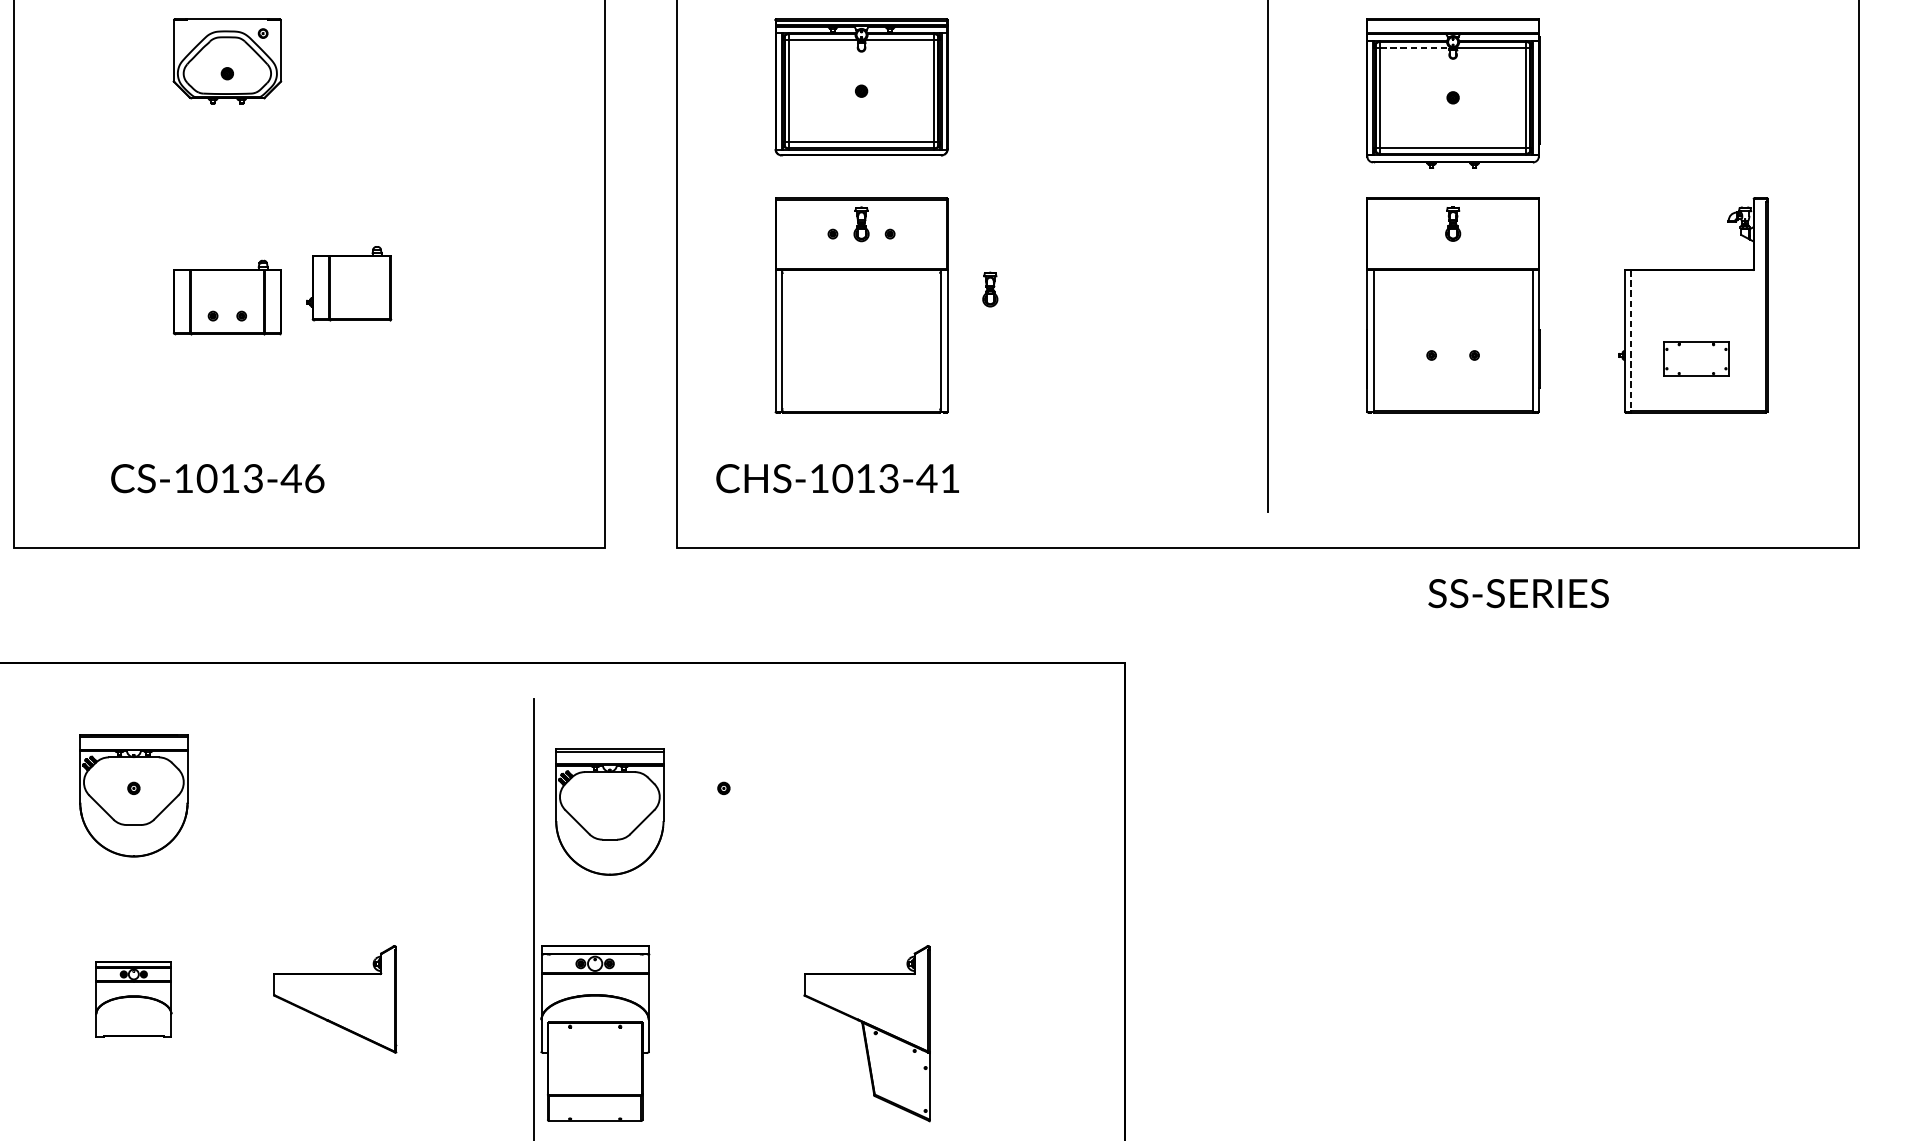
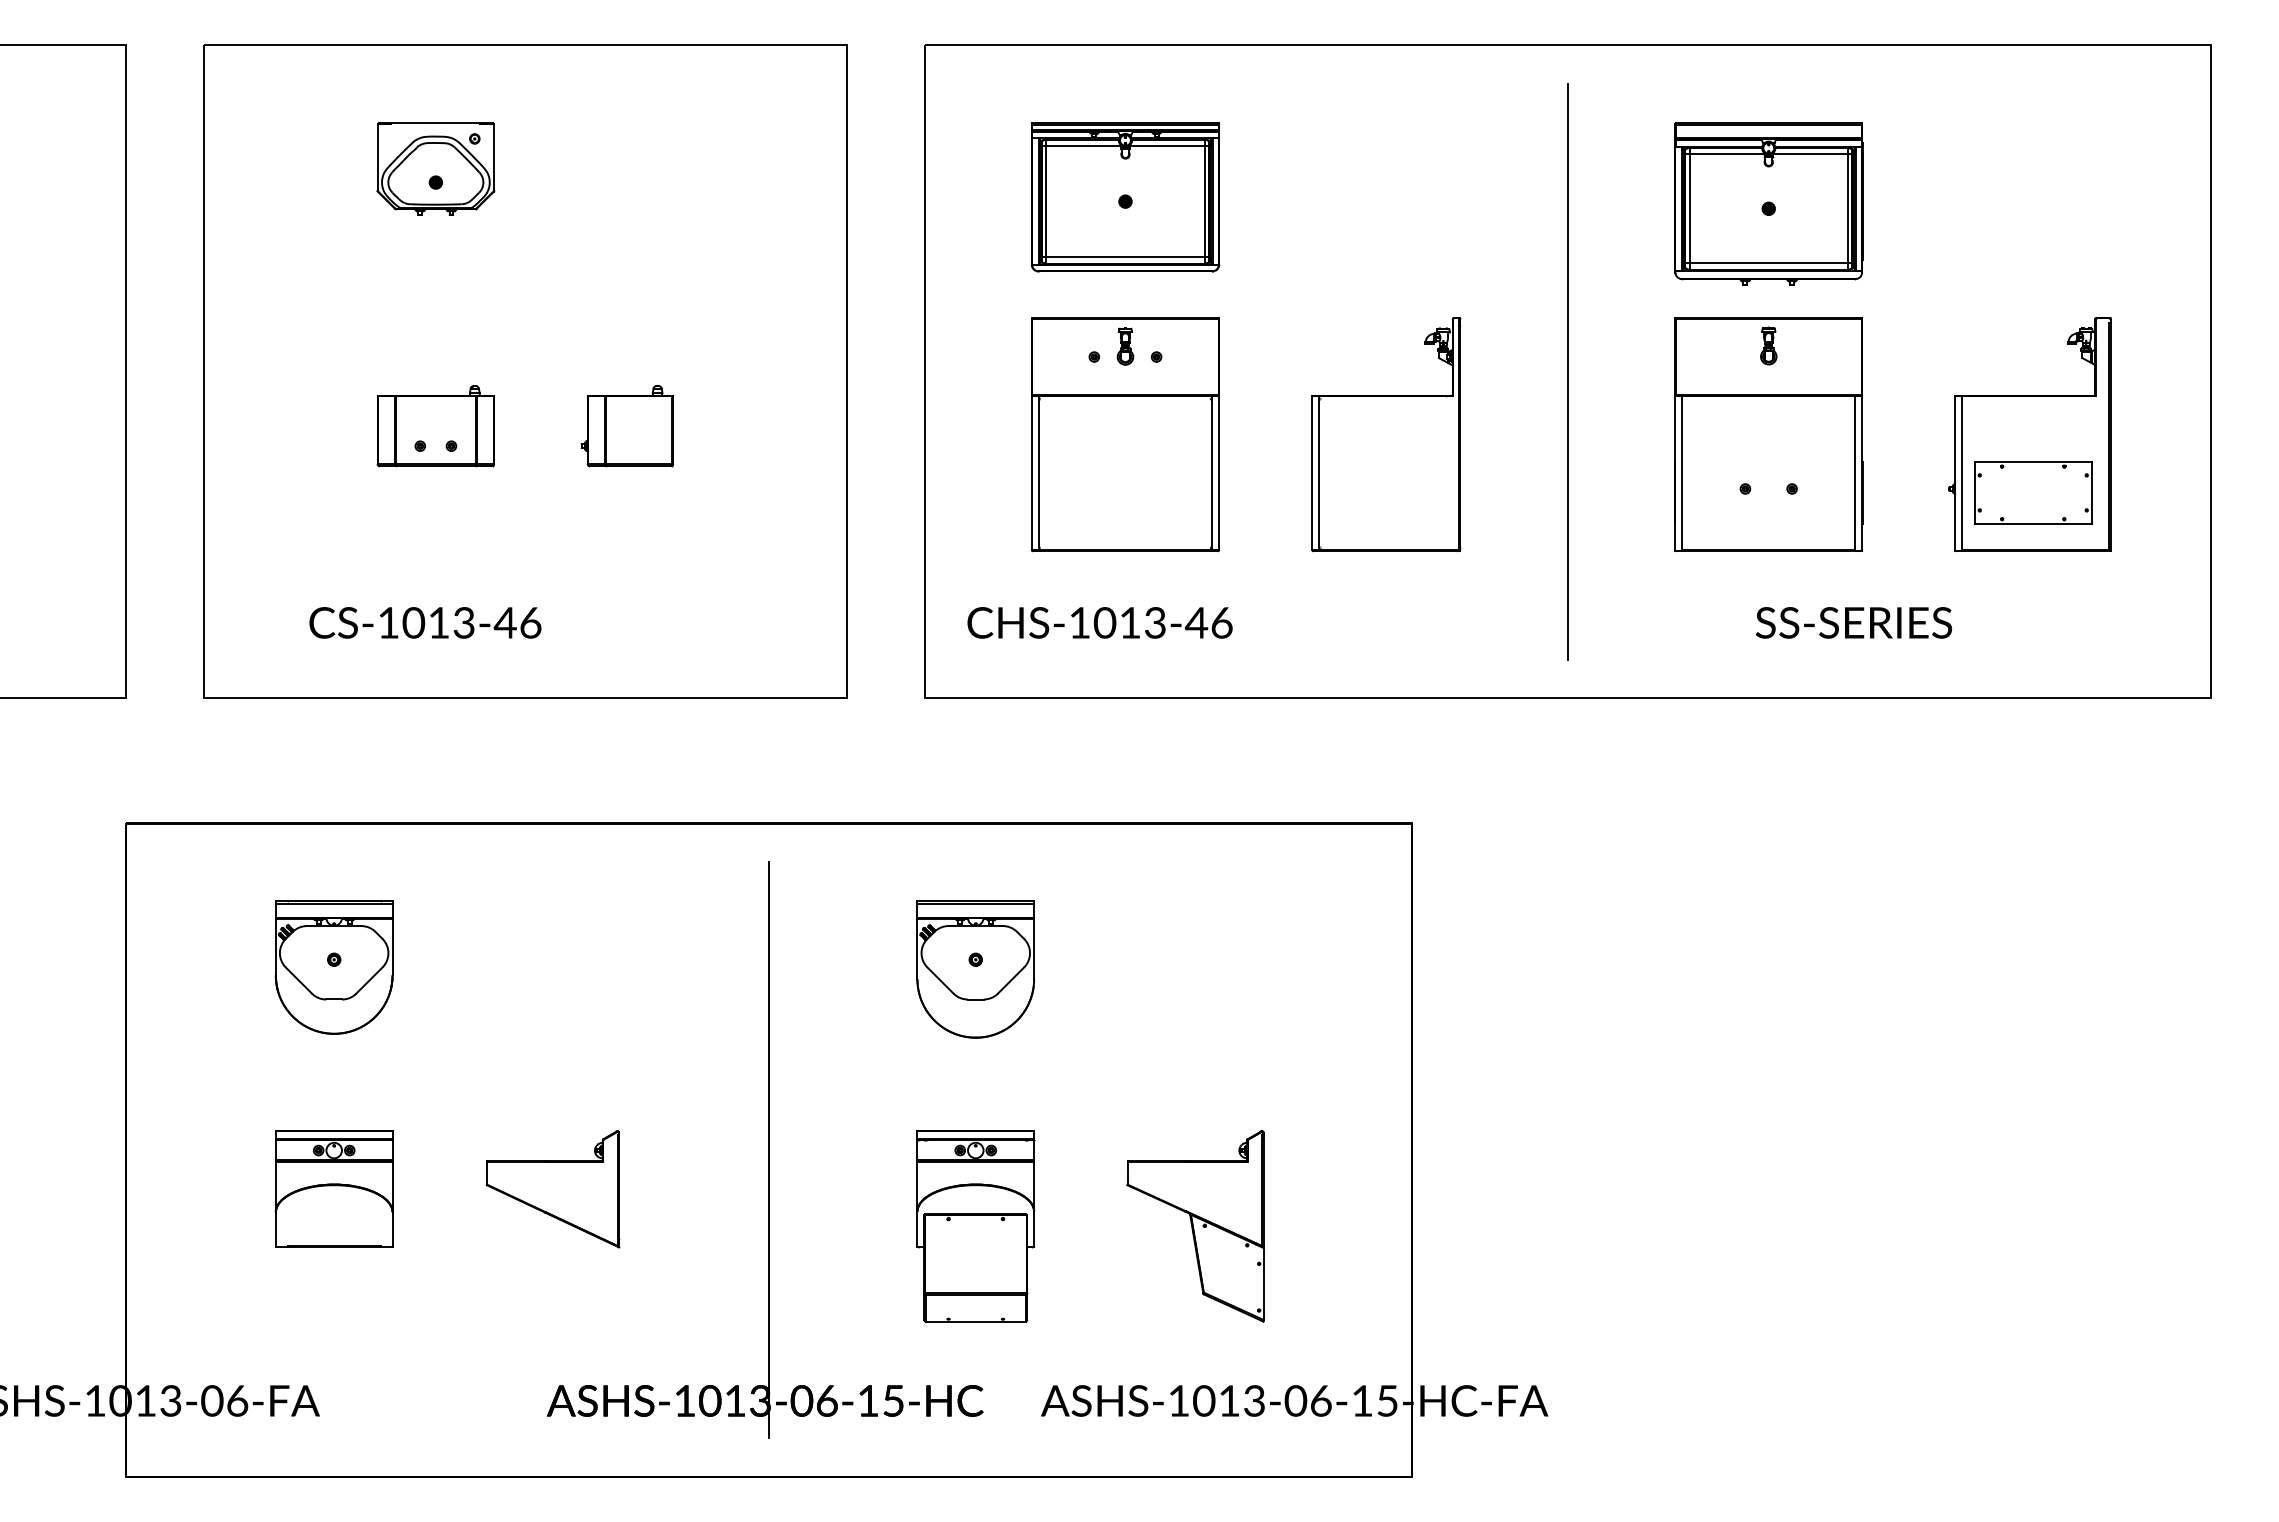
line: (1415, 47) -> (1727, 154), dashed -> solid
part: (348, 284) -> (626, 426), moved
part: (990, 289) -> (1265, 417), removed
part: (1101, 305) -> (1386, 434), added
line: (1631, 340) -> (1962, 472), dashed -> solid
part: (1696, 358) -> (2033, 492), size x1.67
text: (949, 478) -> (1221, 622), CHS-1013-41 -> CHS-1013-46
text: (1518, 593) -> (1853, 622), moved
part: (609, 812) -> (975, 969), moved
part: (133, 998) -> (333, 1188), size x1.43
part: (594, 1033) -> (975, 1226), moved
part: (867, 1033) -> (1195, 1226), moved

